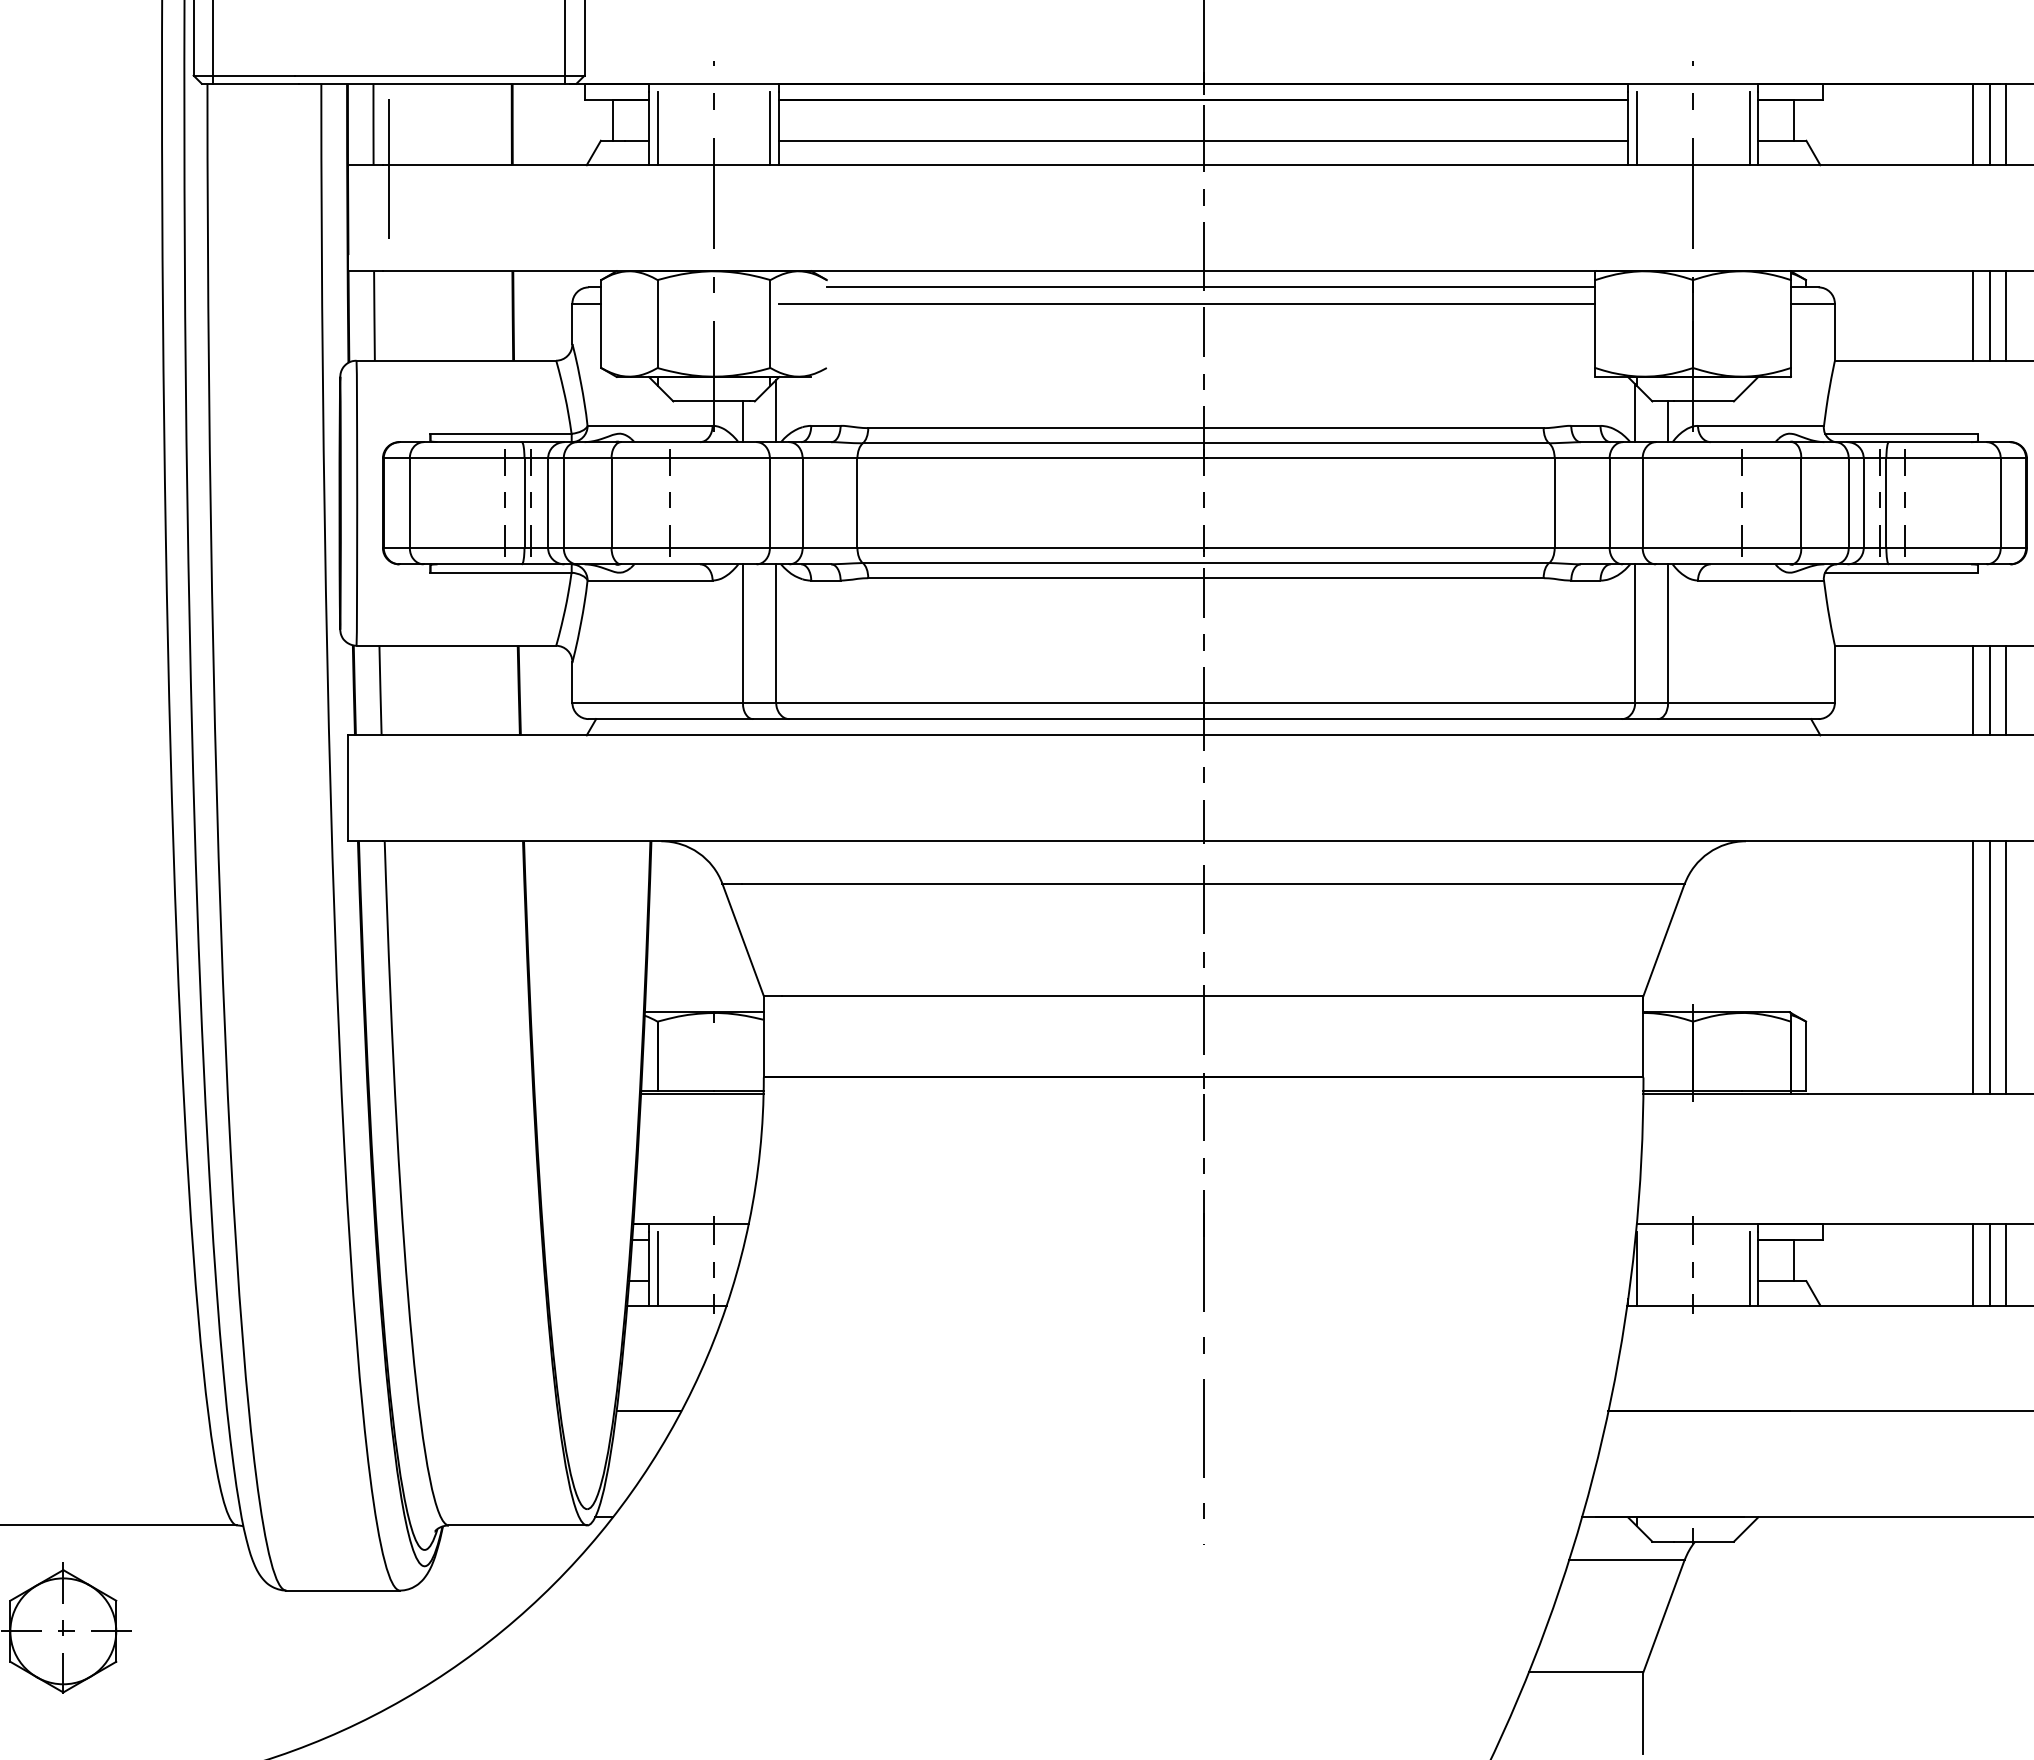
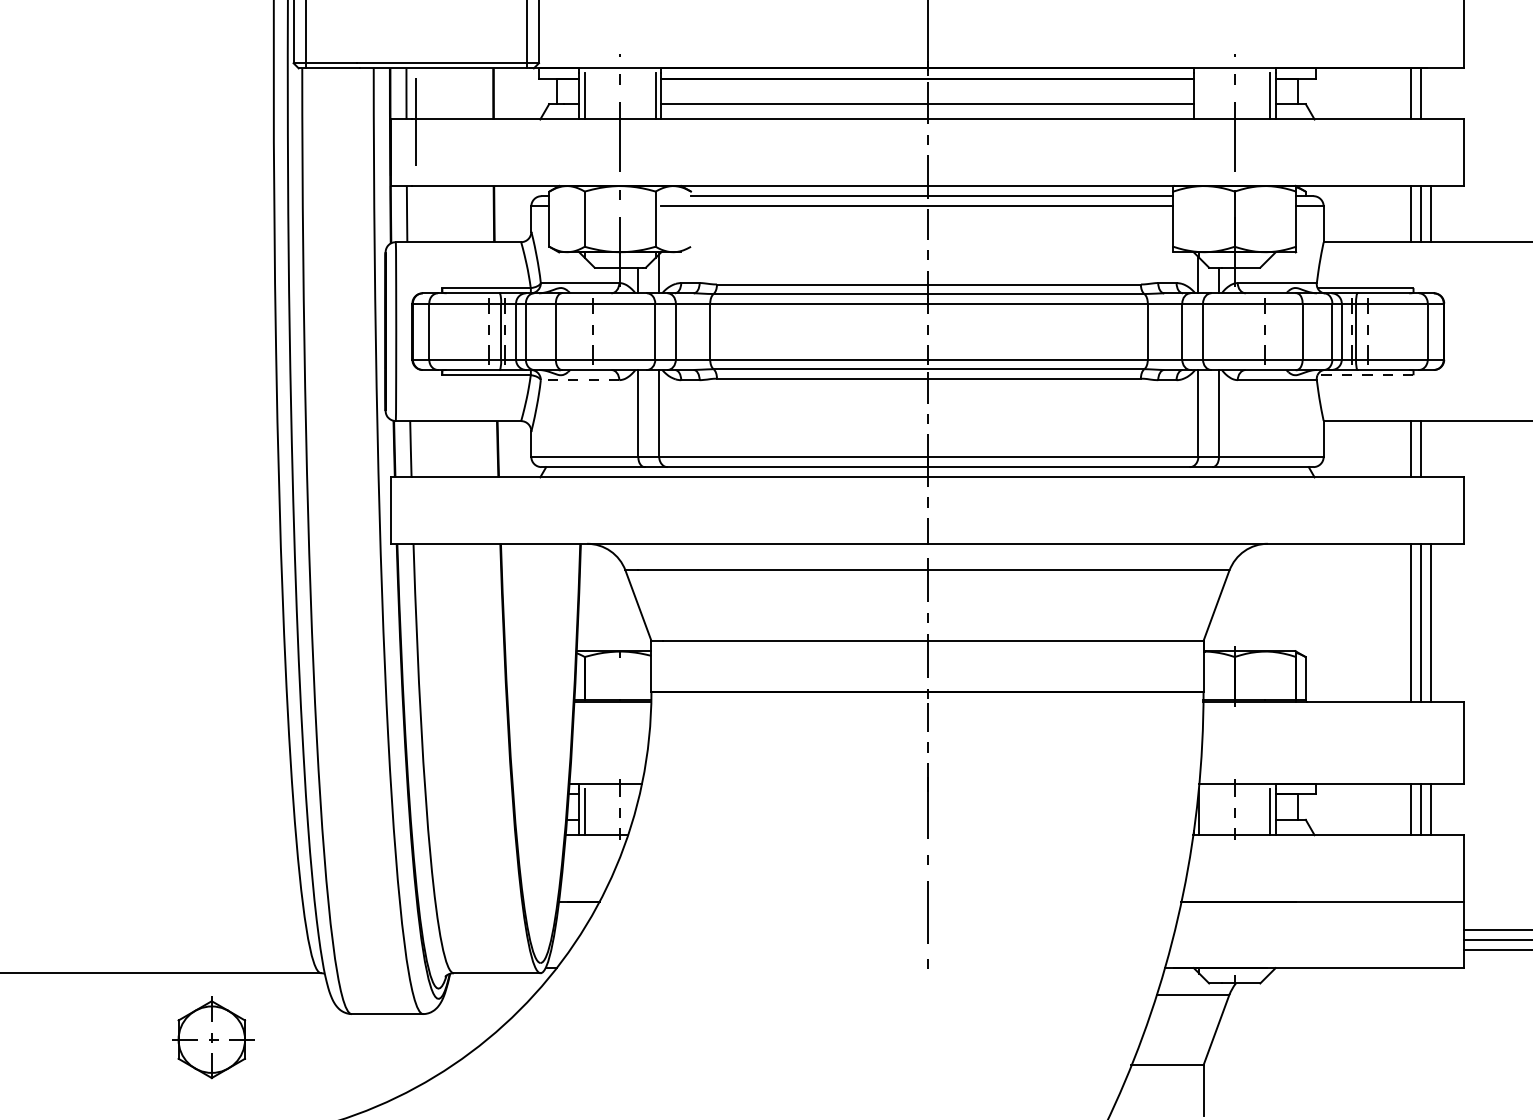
line: (2006, 123) -> (1431, 93), removed
line: (1637, 128) -> (1199, 96), removed
line: (1901, 573) -> (1365, 375), solid -> dashed
line: (649, 581) -> (579, 380), solid -> dashed
line: (2006, 691) -> (1431, 449), removed

